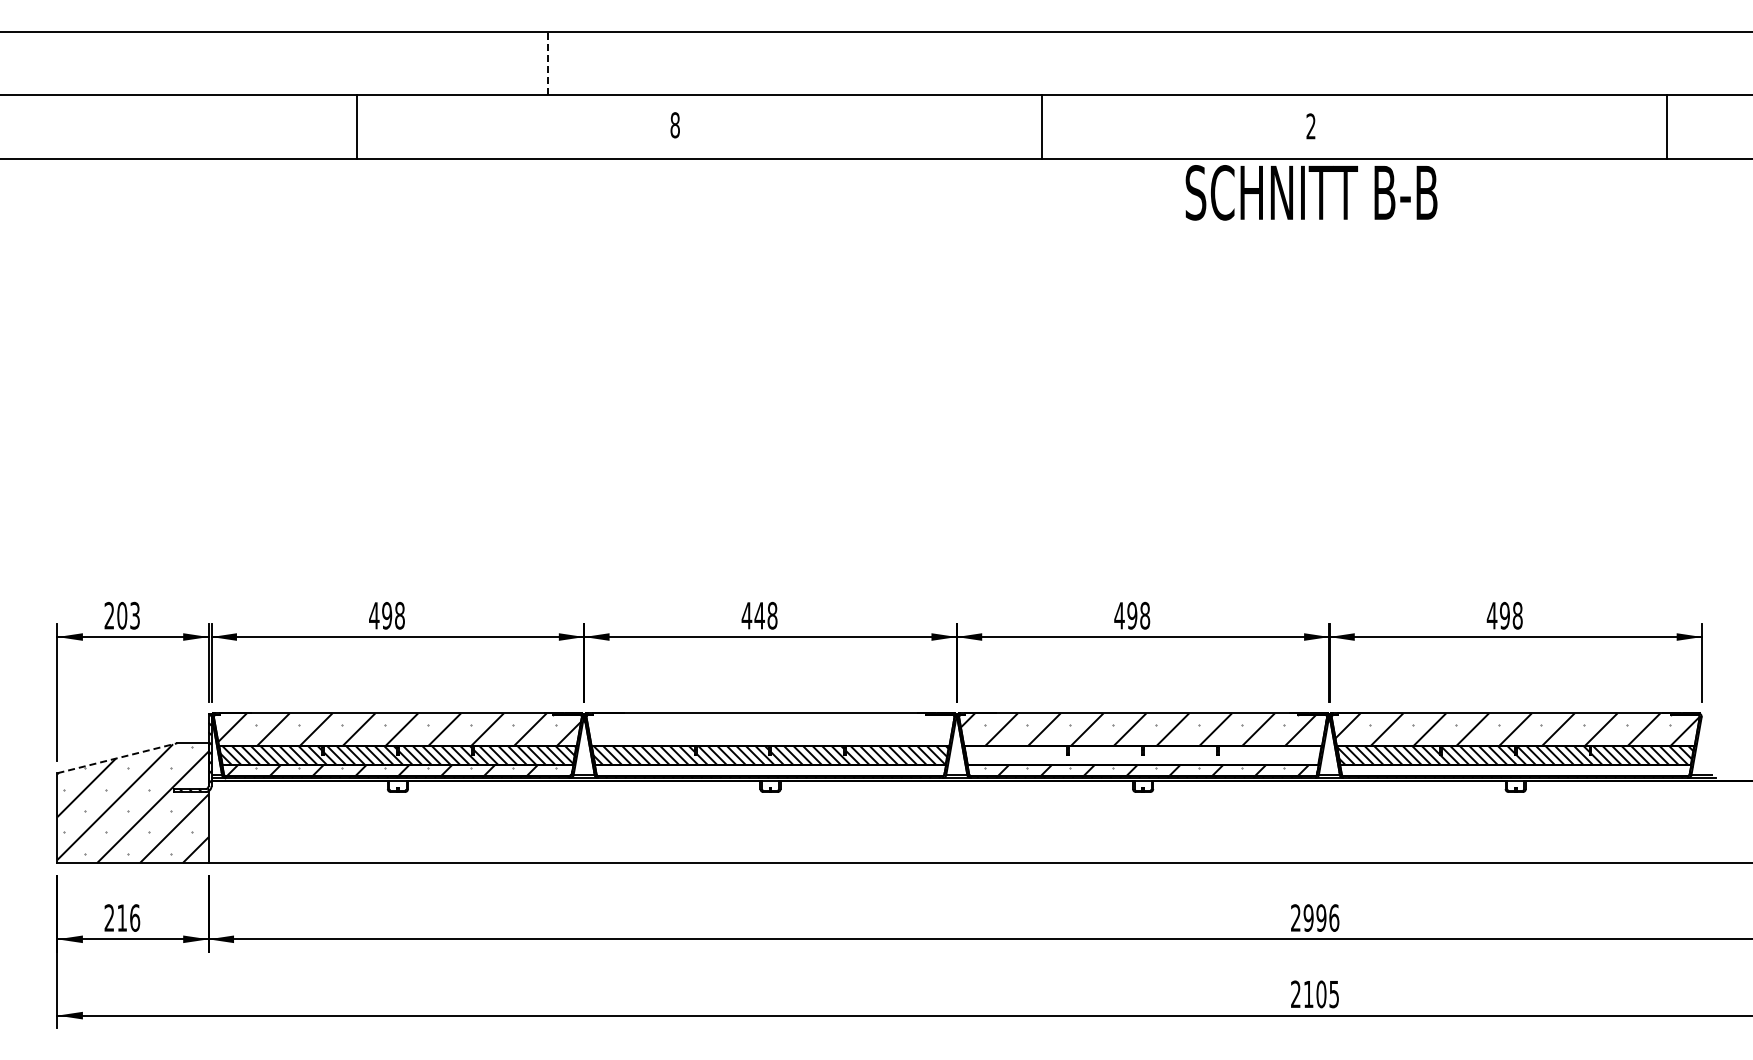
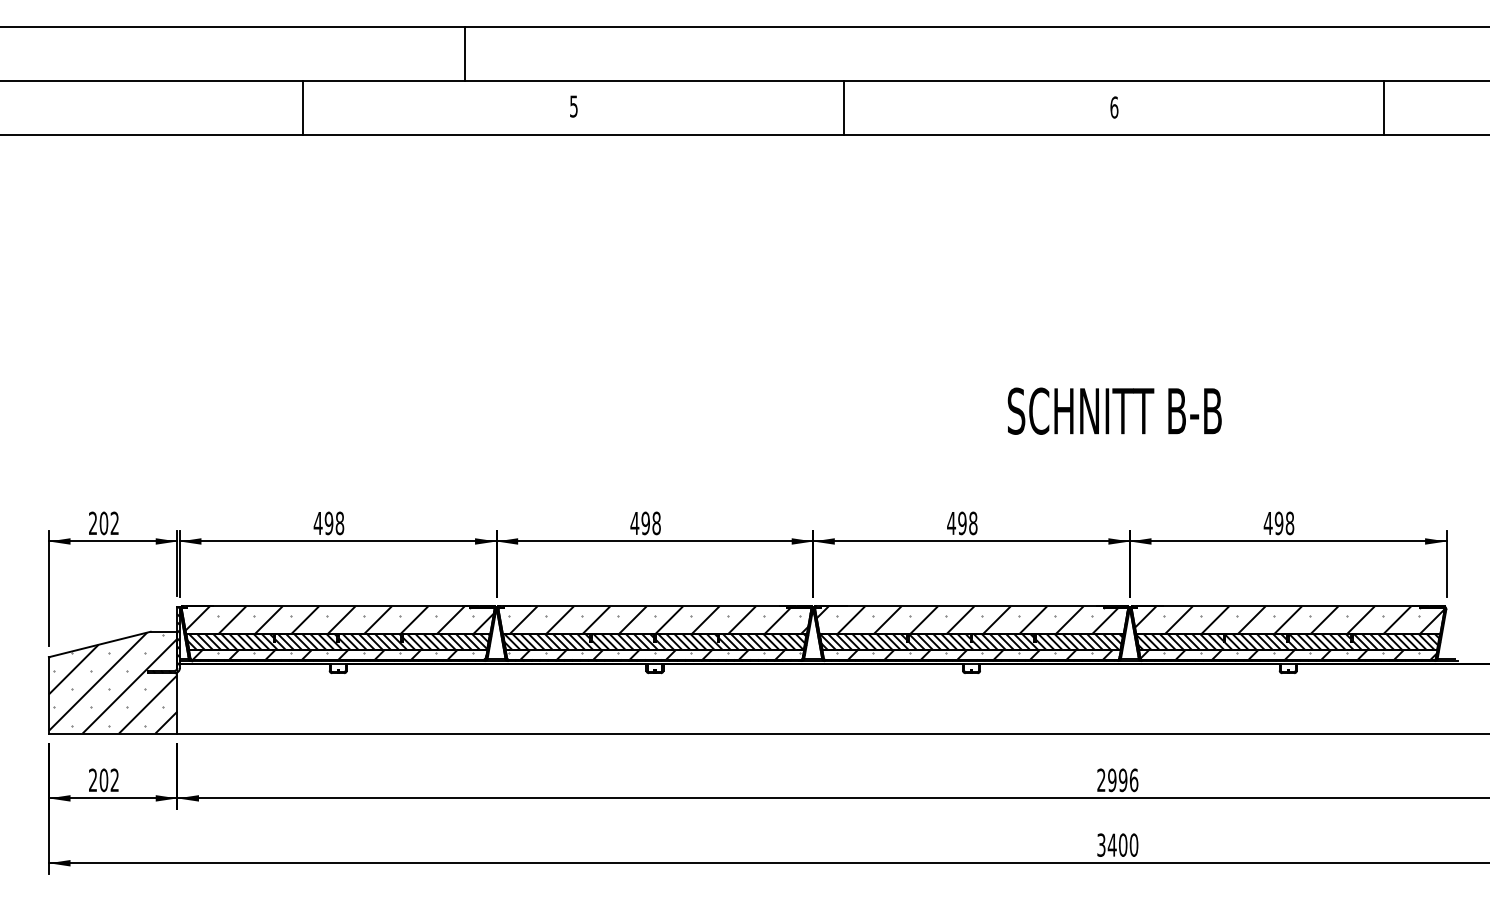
line: (547, 63) -> (465, 54), dashed -> solid
text: (674, 125) -> (573, 106), 8 -> 5
line: (1041, 126) -> (843, 107), moved
text: (1310, 126) -> (1113, 107), 2 -> 6
line: (1666, 126) -> (1384, 107), moved
text: (1311, 192) -> (1114, 410), moved
text: (134, 615) -> (114, 523), 203 -> 202
text: (759, 615) -> (645, 523), 448 -> 498
hatch: (768, 729) -> (653, 620), added
hatch: (1142, 755) -> (971, 642), added
line: (117, 758) -> (99, 644), dashed -> solid
hatch: (770, 769) -> (654, 654), added
hatch: (1515, 769) -> (1288, 654), added
text: (128, 917) -> (109, 779), 216 -> 202
text: (1315, 994) -> (1118, 845), 2105 -> 3400

